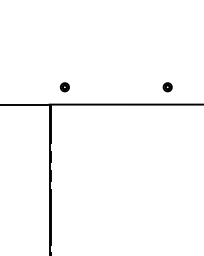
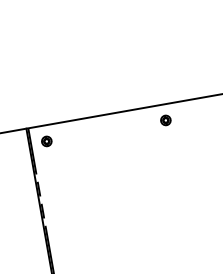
part: (64, 87) -> (46, 141), moved
part: (167, 87) -> (165, 120), moved

